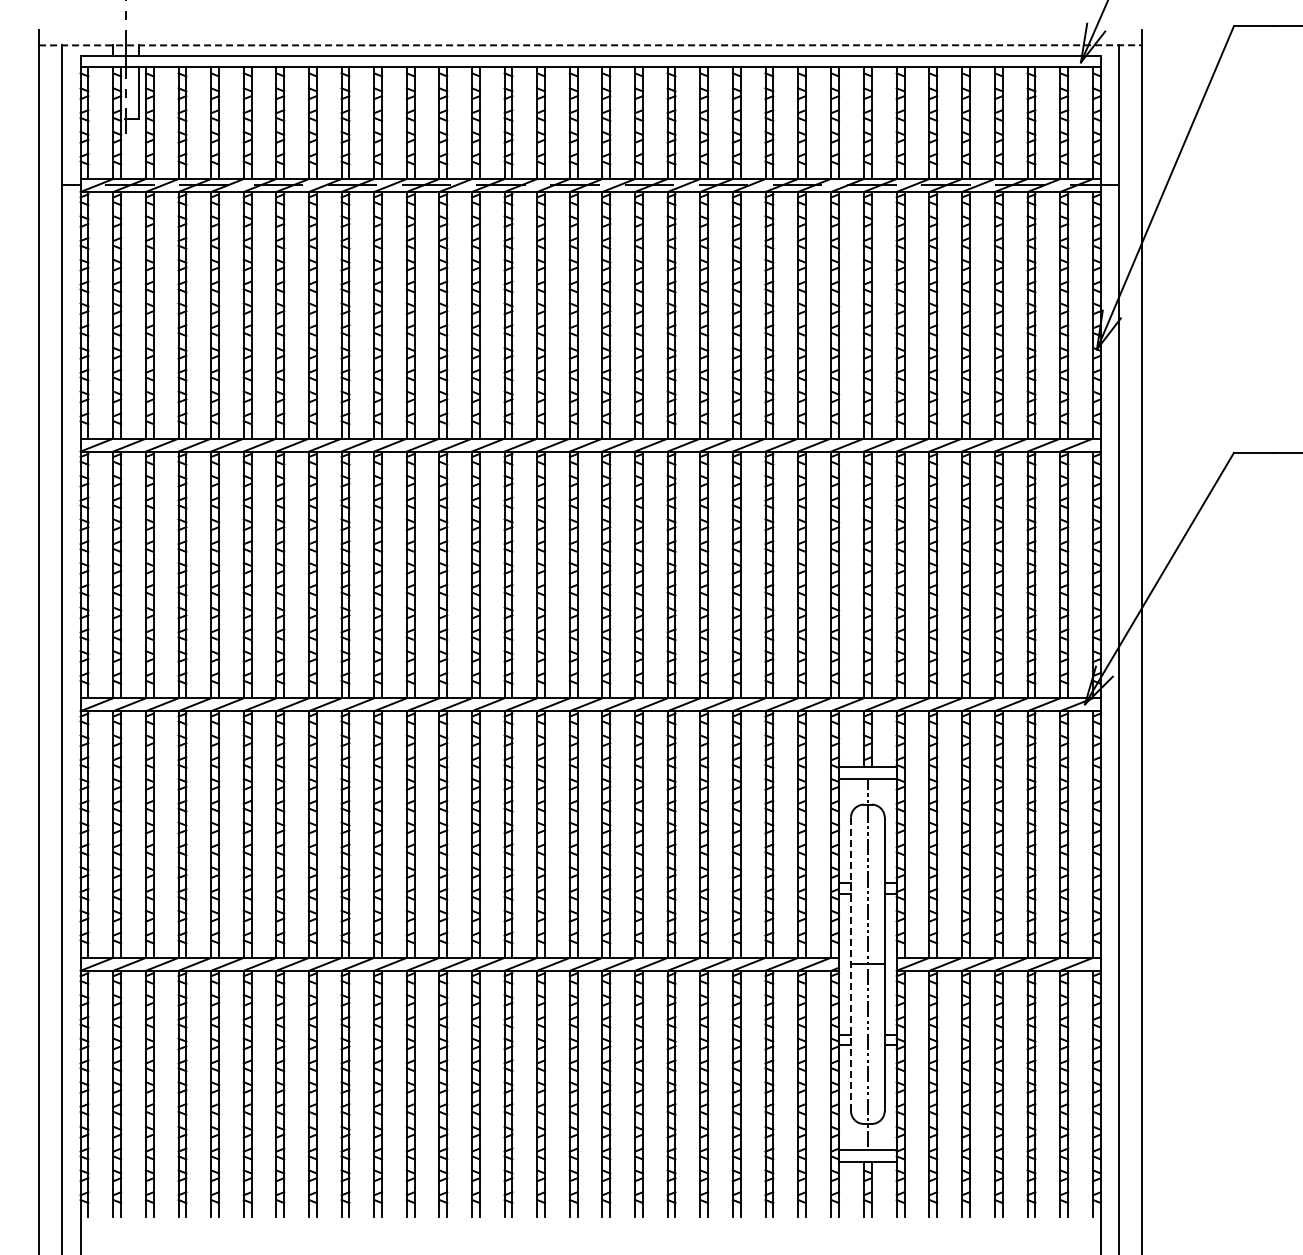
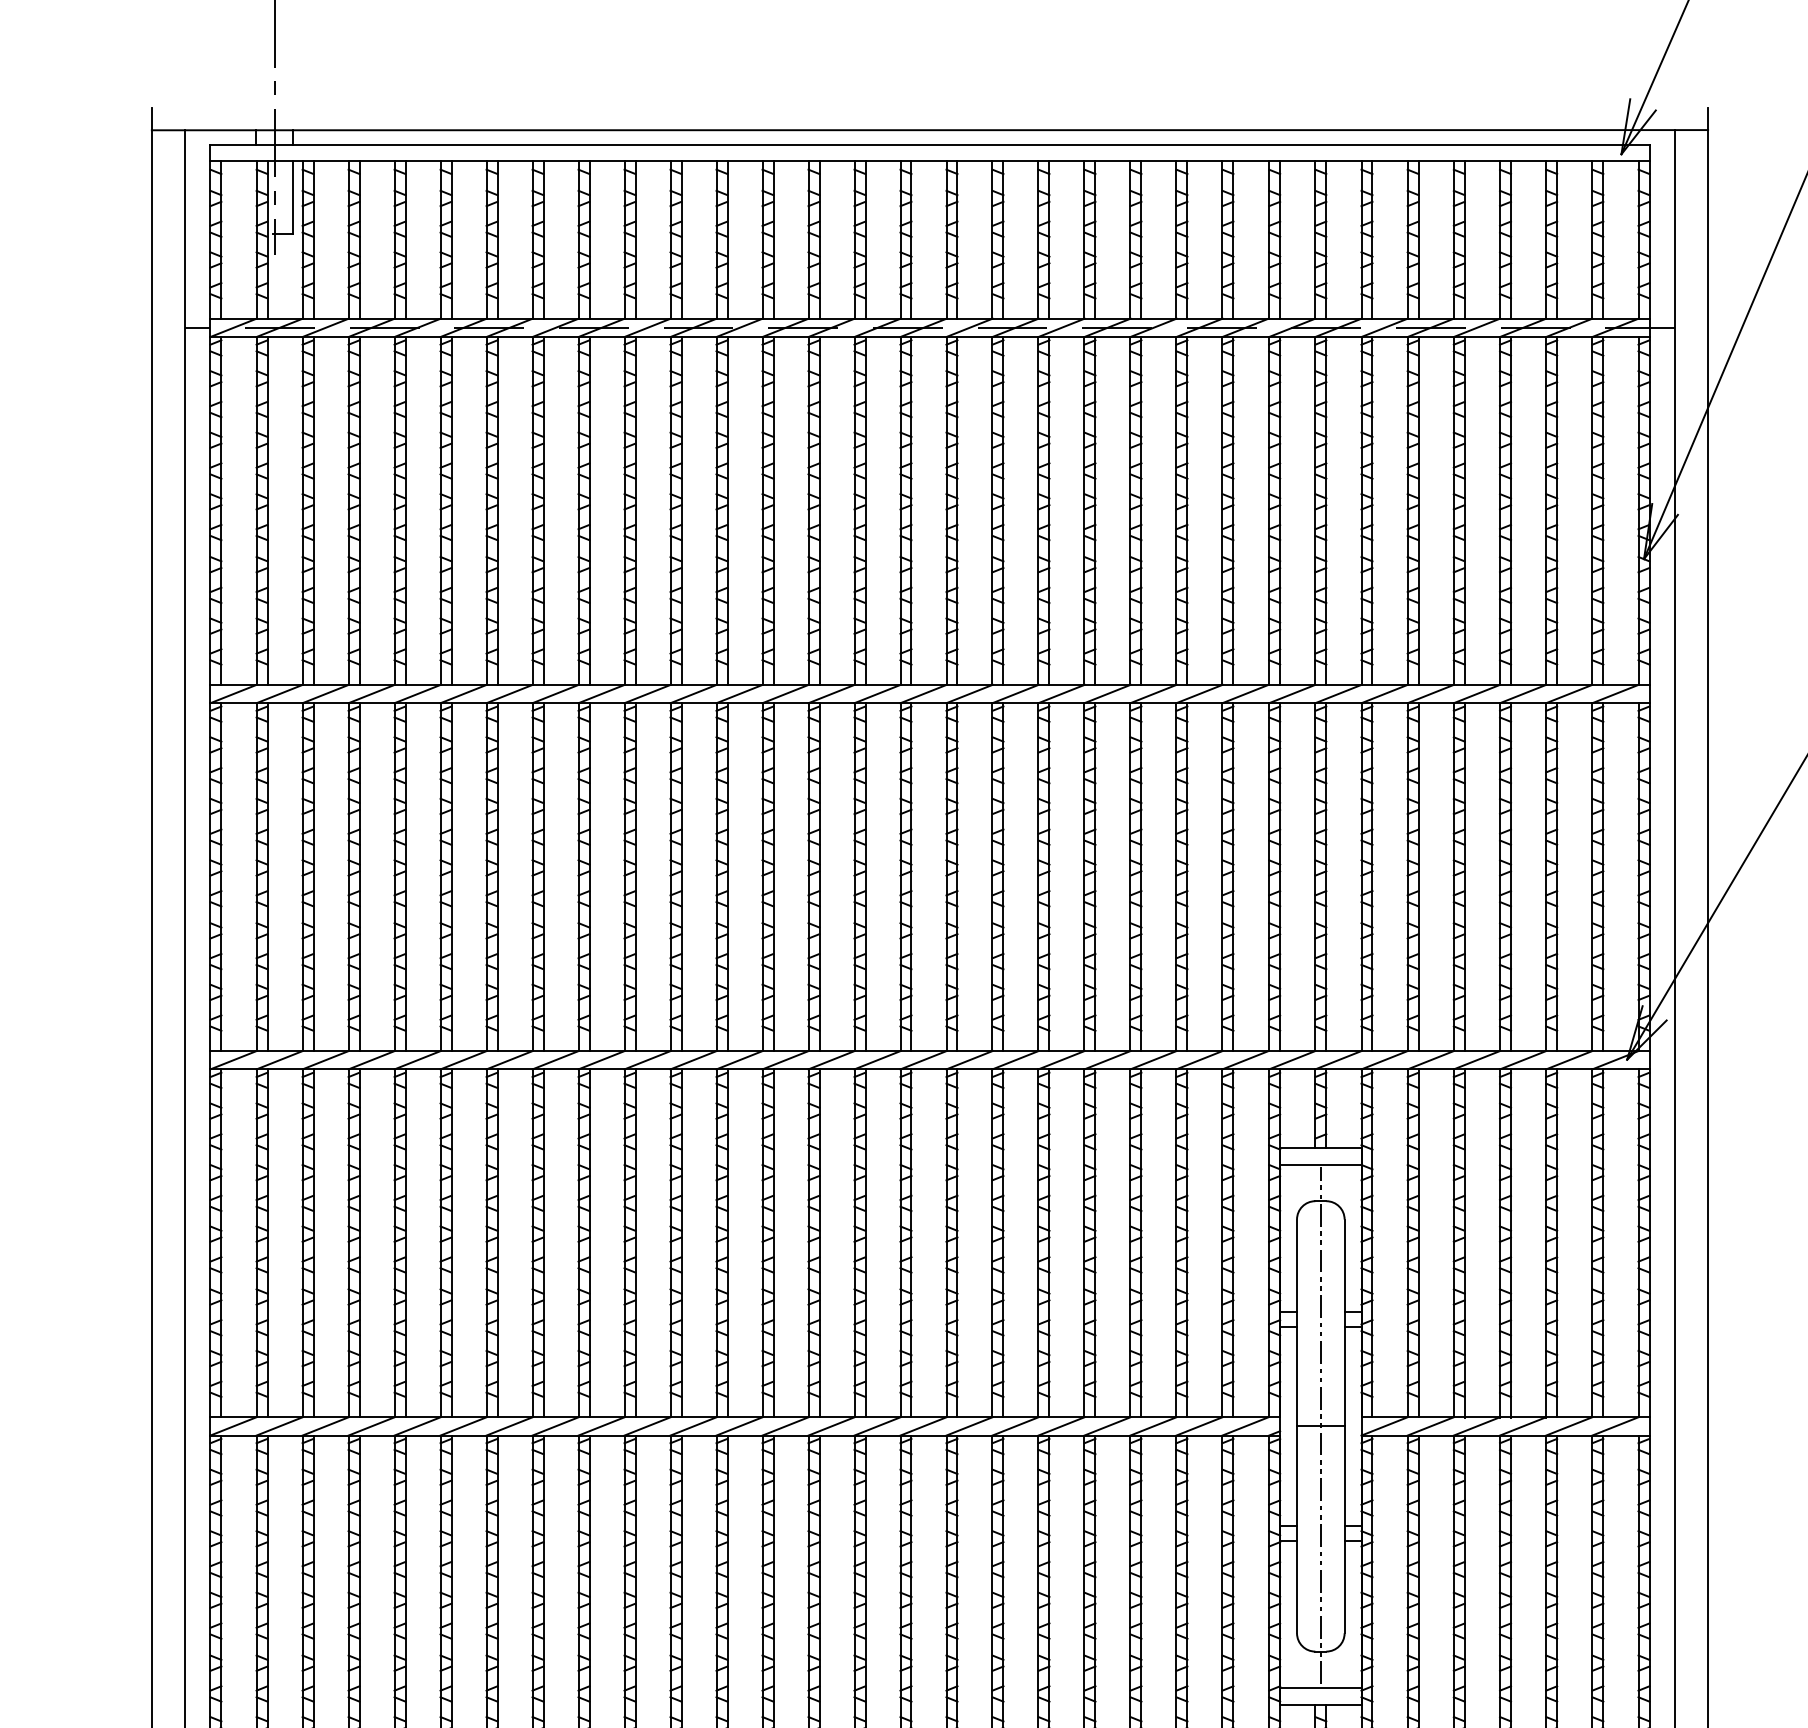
line: (590, 45) -> (929, 130), dashed -> solid
line: (850, 964) -> (1296, 1426), dashed -> solid

